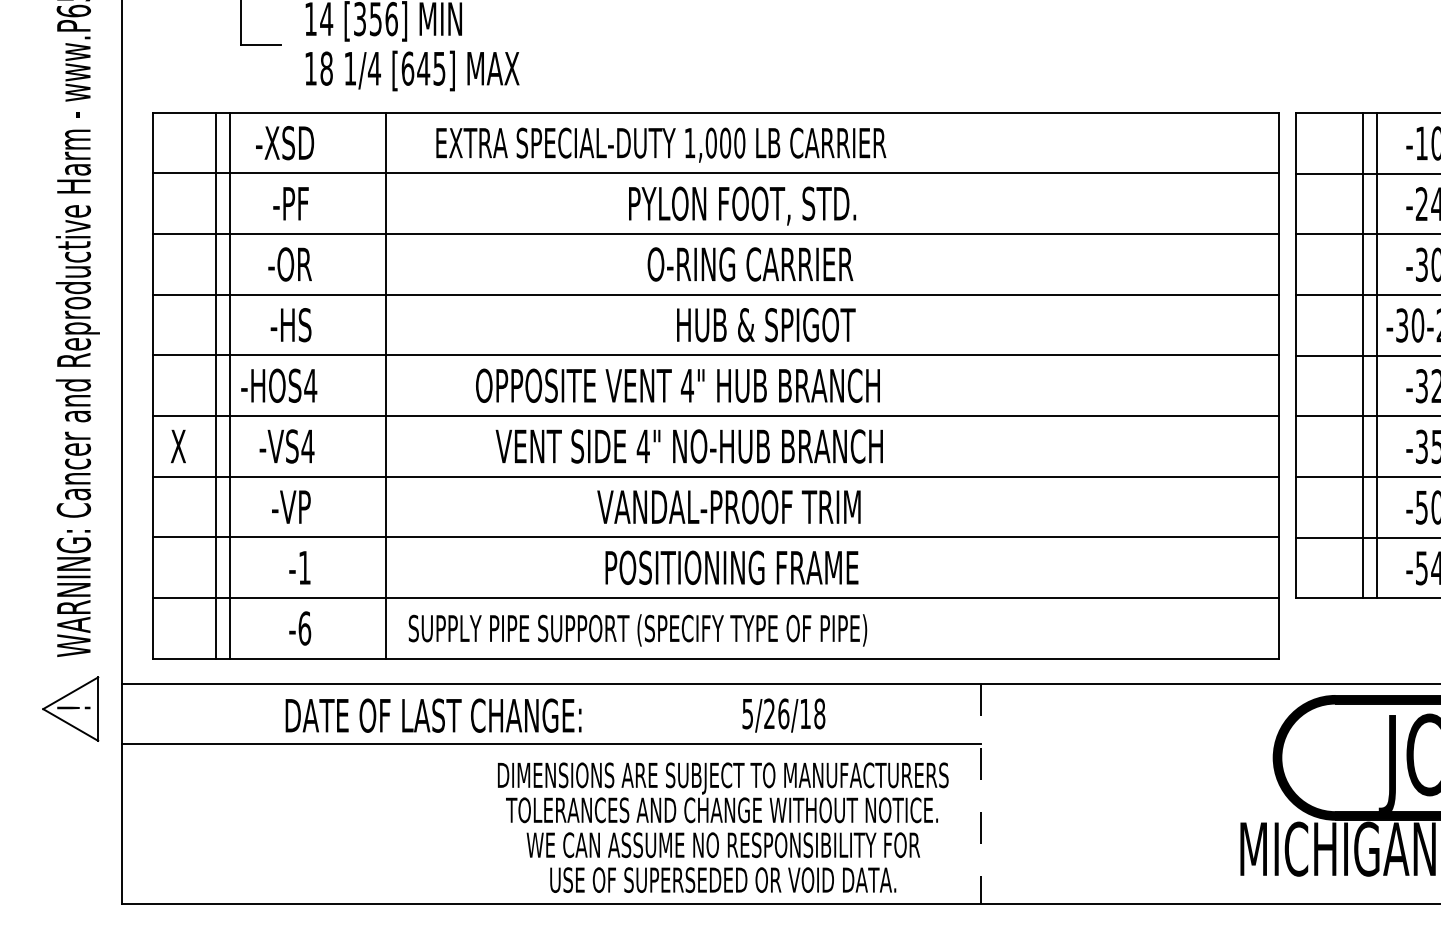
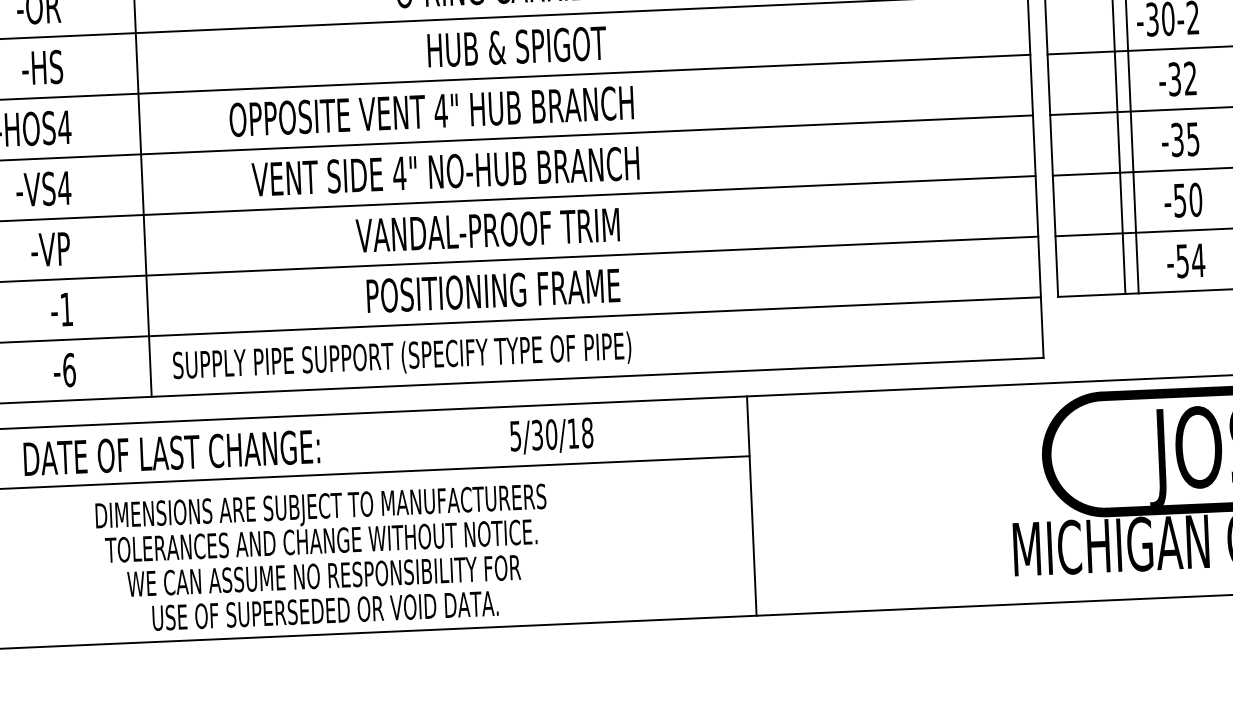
text: (776, 713) -> (544, 434), 5/26/18 -> 5/30/18
text: (433, 715) -> (171, 452), moved
line: (980, 794) -> (751, 506), dashed -> solid
text: (723, 827) -> (323, 558), moved

